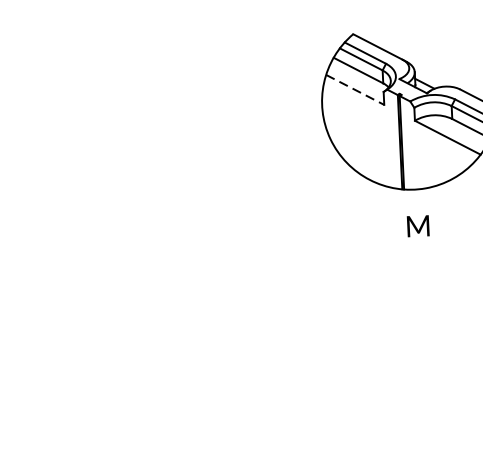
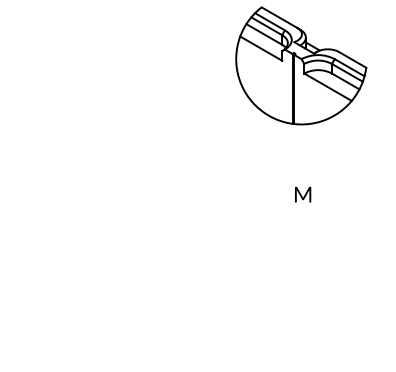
line: (355, 89) -> (261, 48), dashed -> solid
text: (418, 225) -> (303, 194), moved

